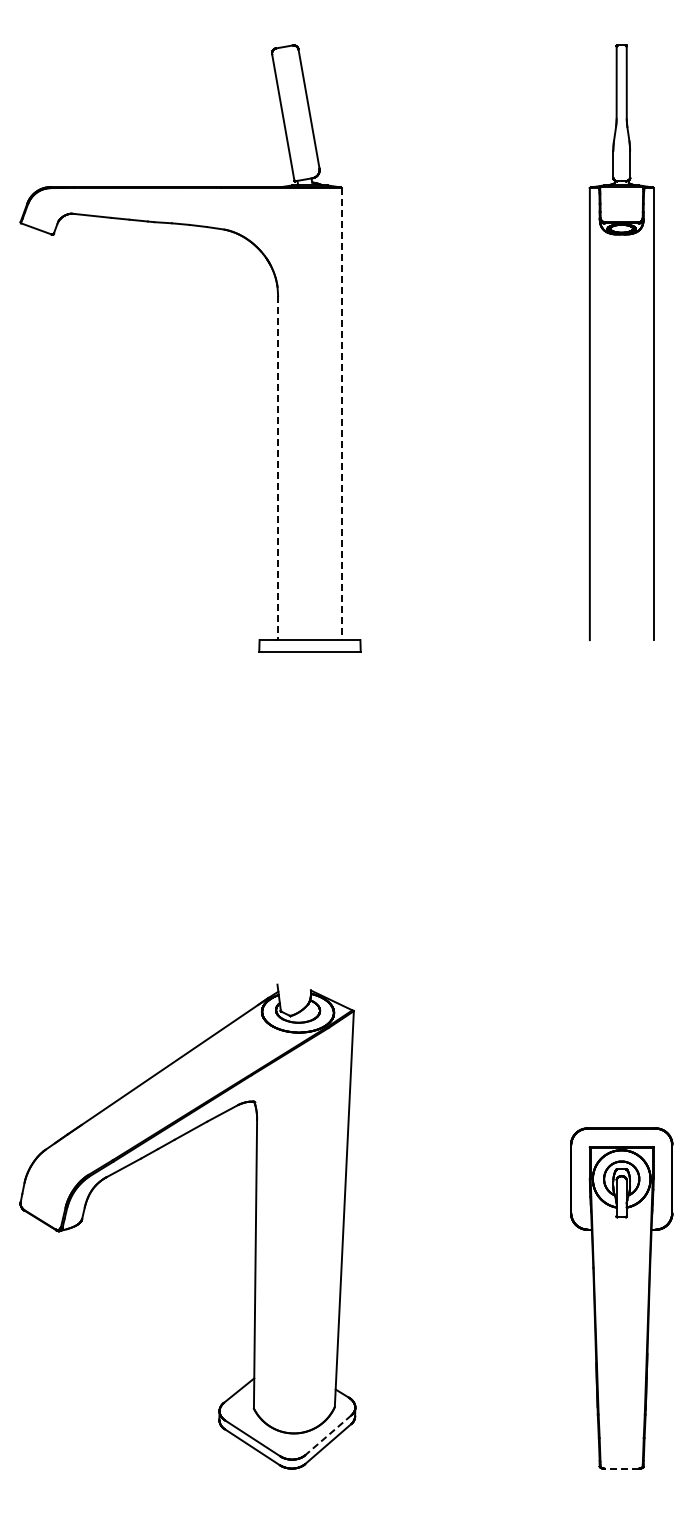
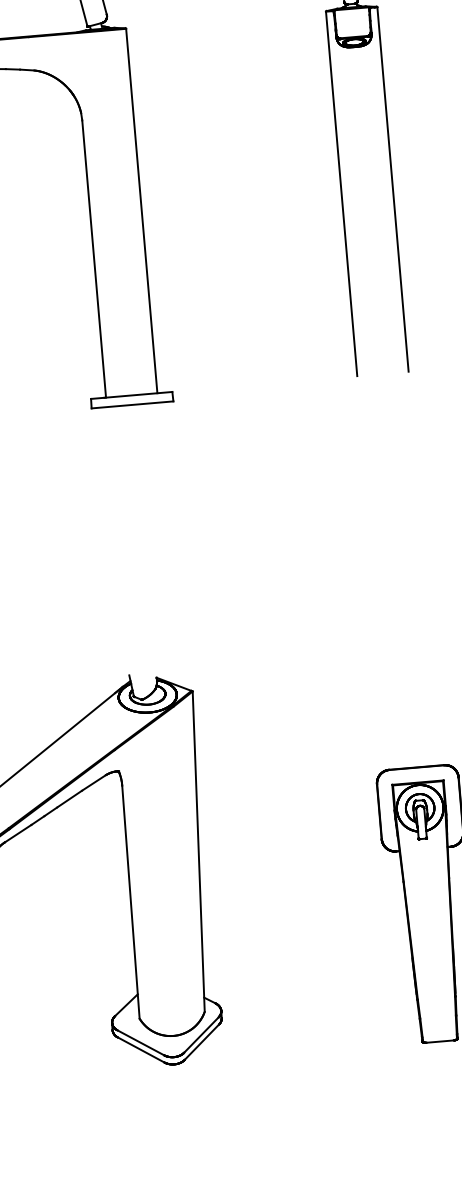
line: (341, 414) -> (141, 211), dashed -> solid
line: (278, 468) -> (94, 259), dashed -> solid
line: (328, 1435) -> (201, 1035), dashed -> solid
line: (621, 1468) -> (440, 1041), dashed -> solid

